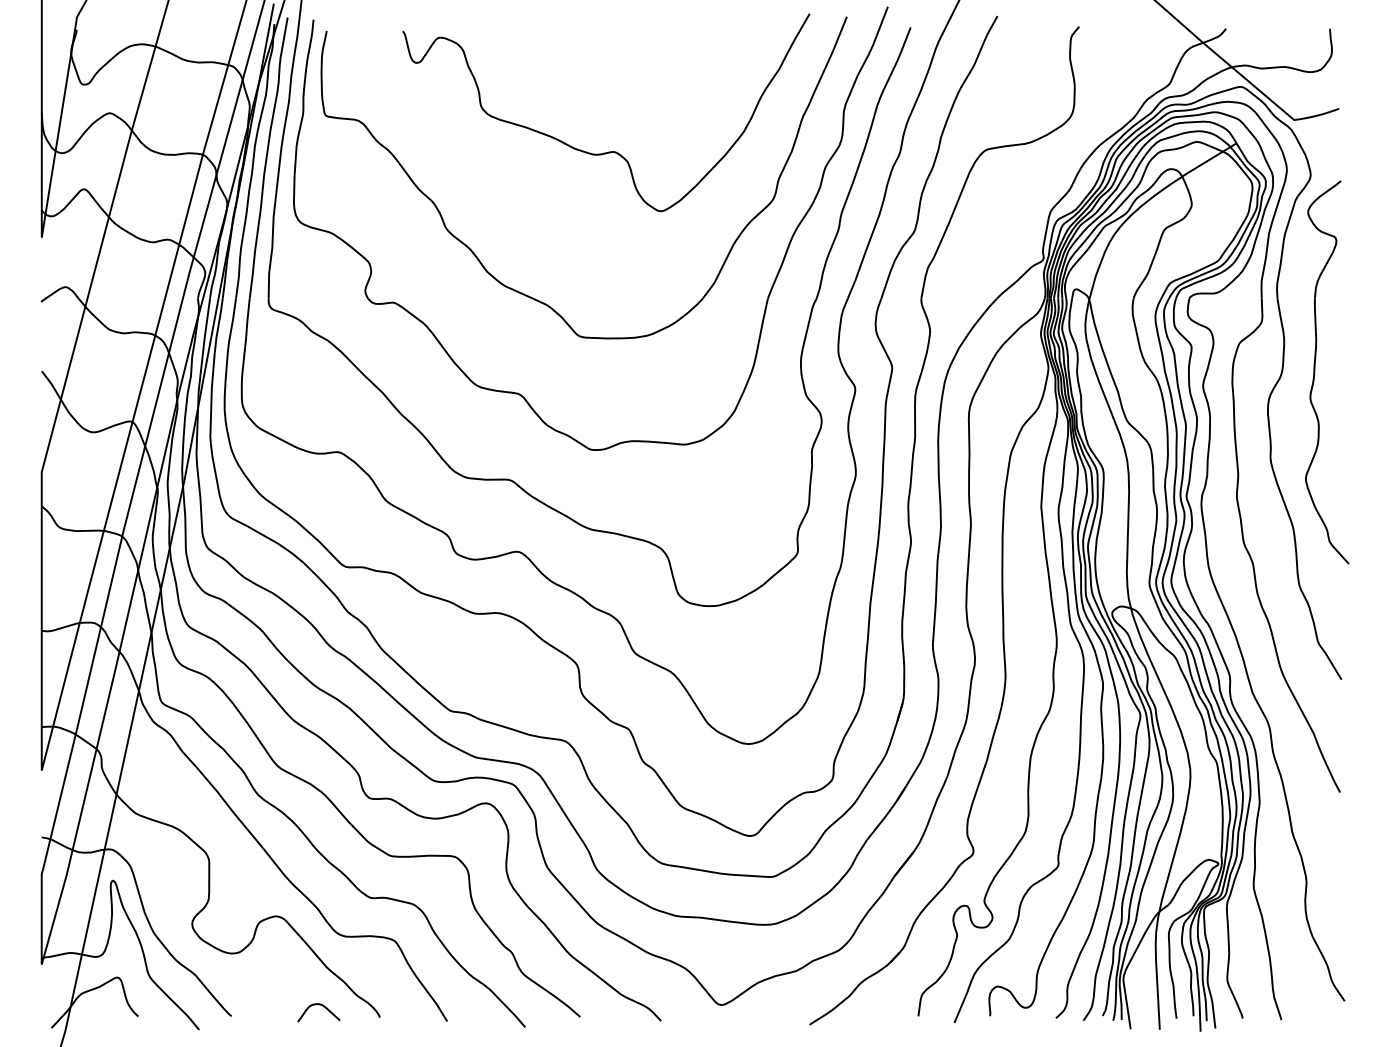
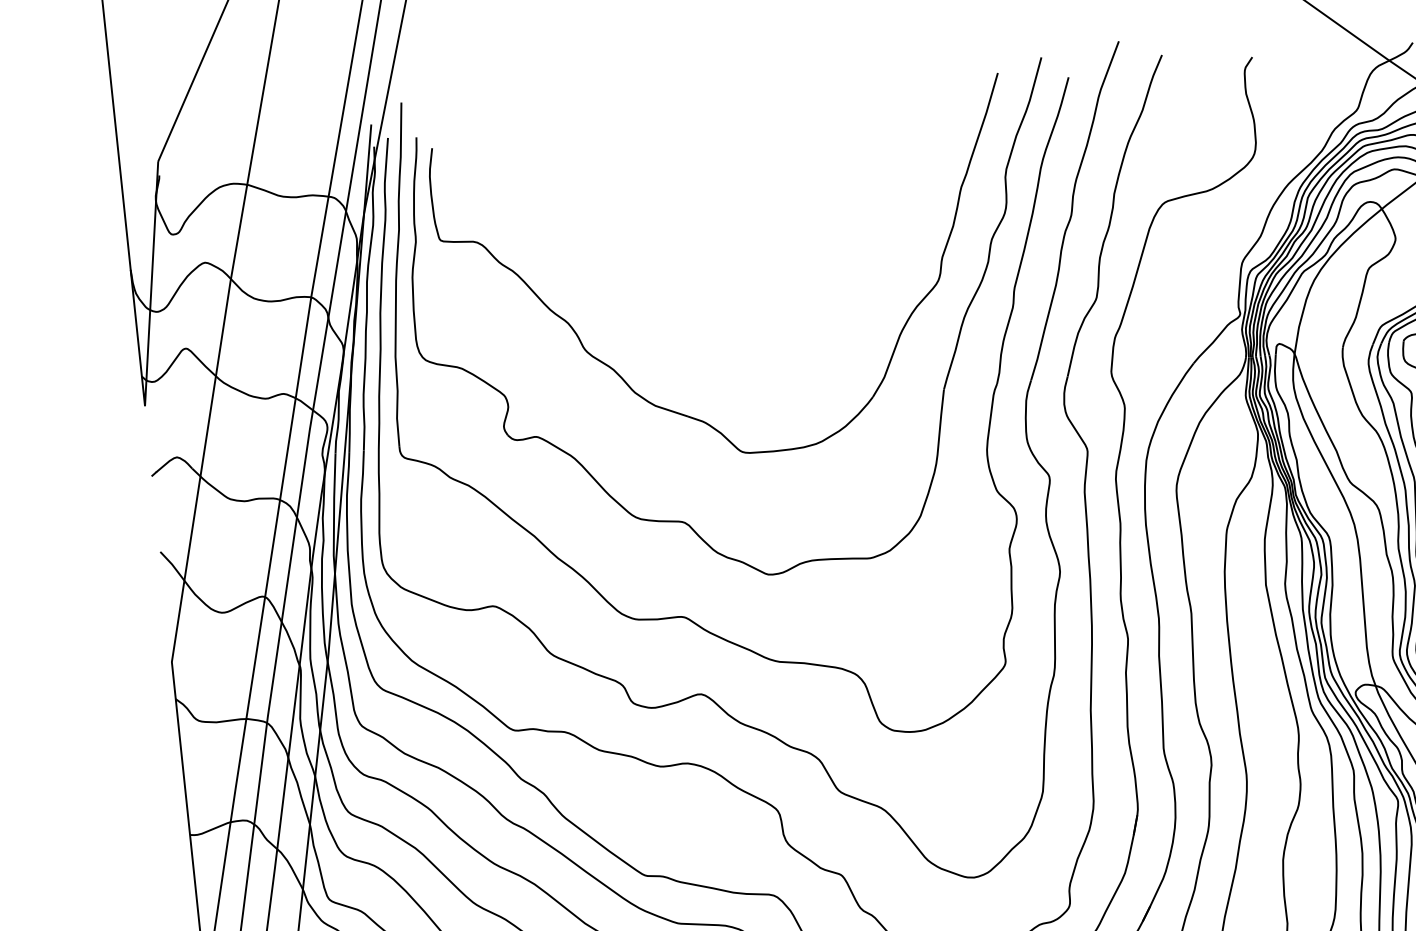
curve: (608, 151) -> (753, 247), removed

